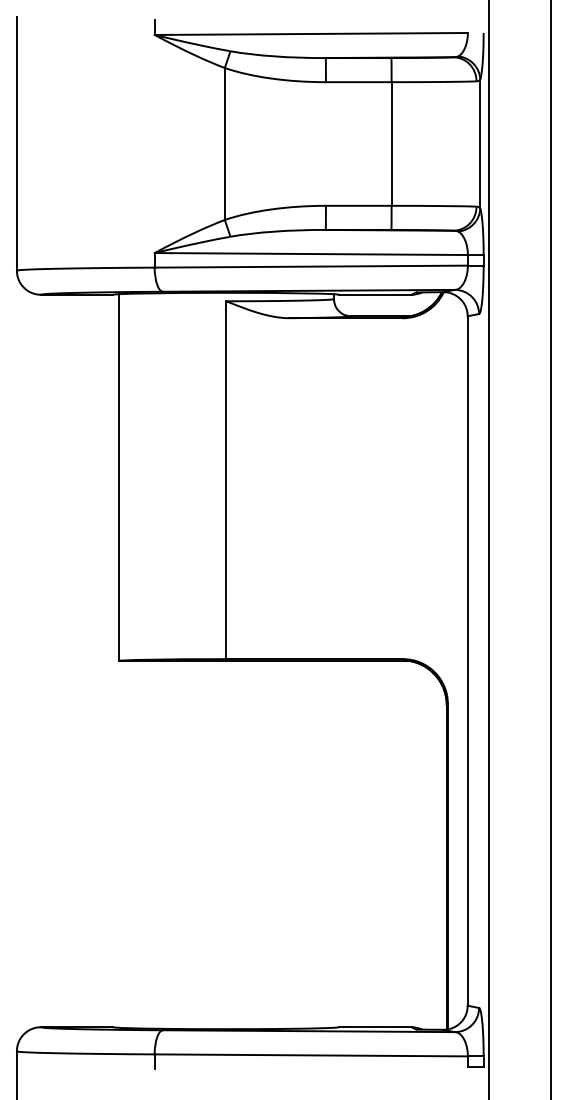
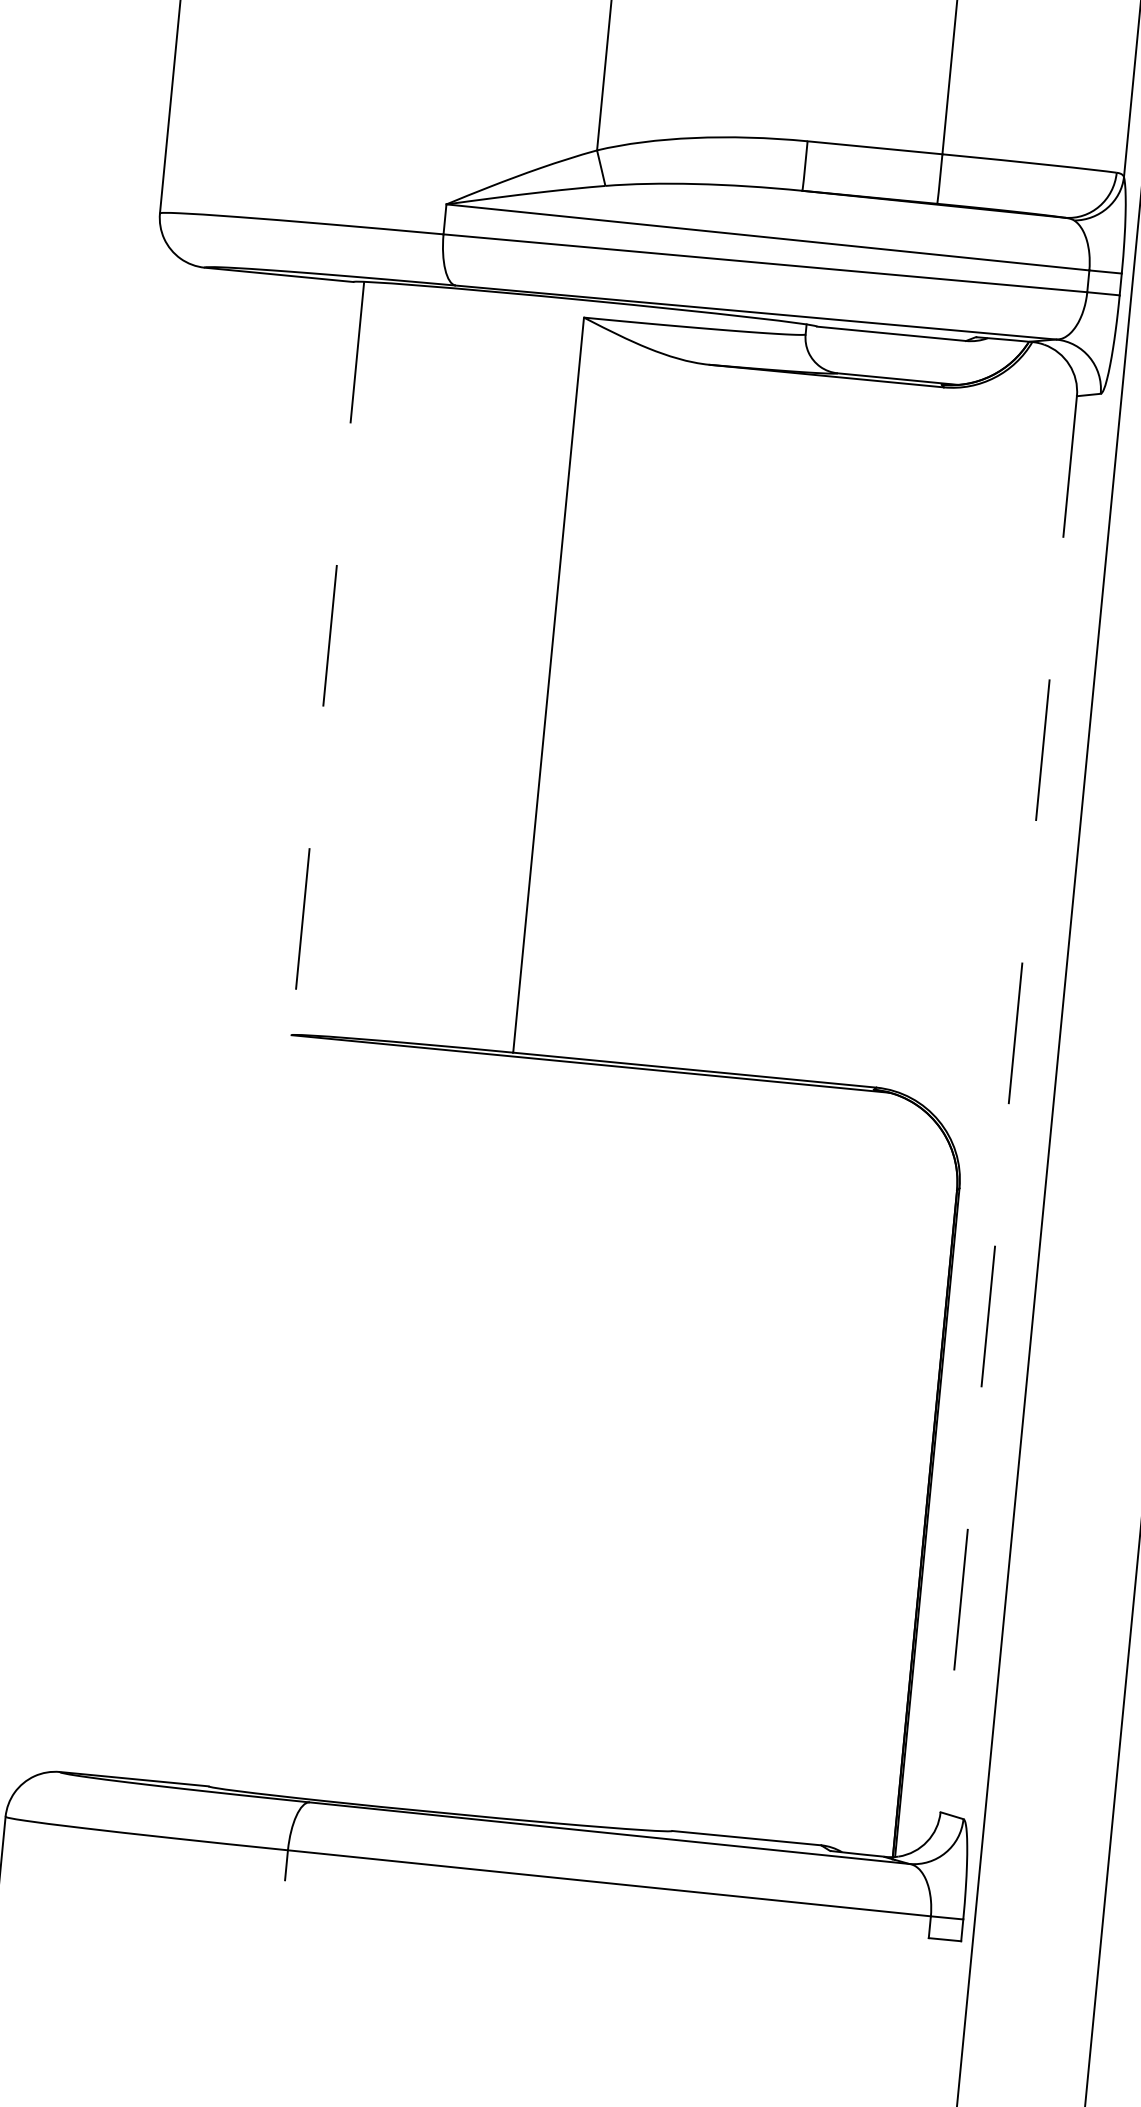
line: (118, 478) -> (327, 660), solid -> dashed
line: (467, 661) -> (1008, 1105), solid -> dashed

